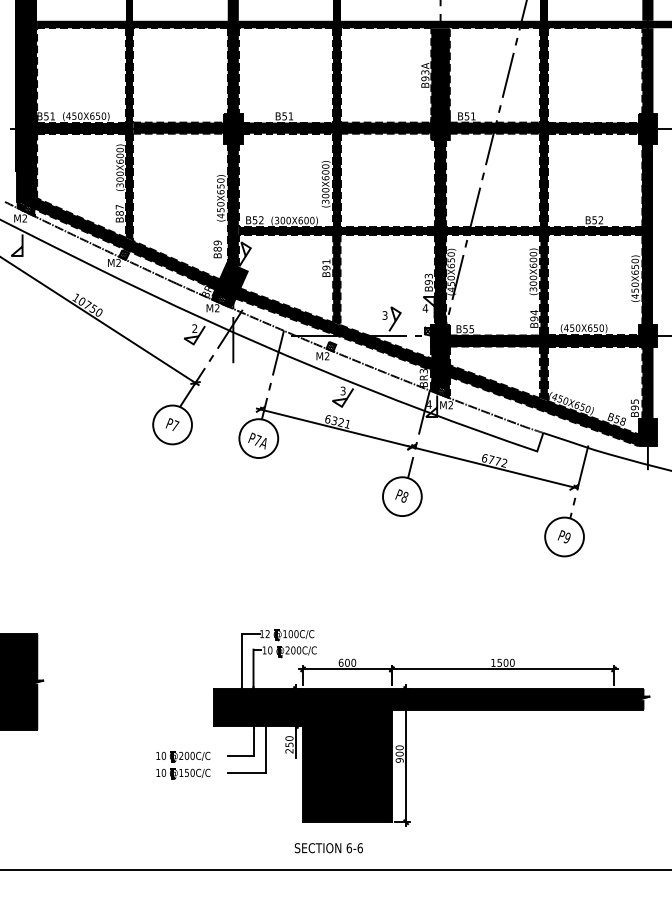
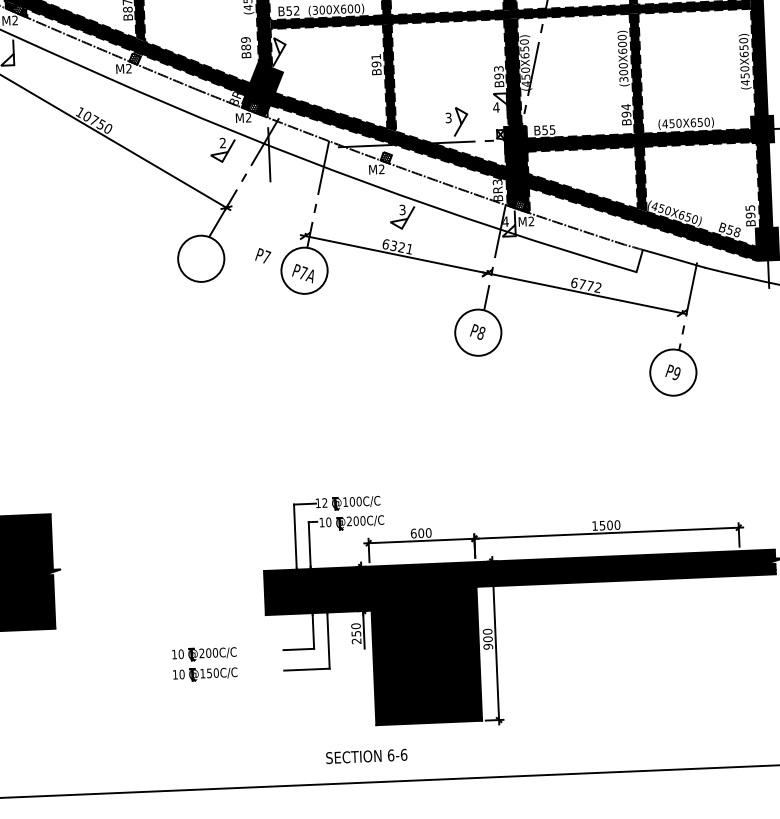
text: (172, 424) -> (263, 255), moved
part: (183, 765) -> (205, 664), moved
text: (328, 848) -> (366, 756), moved

